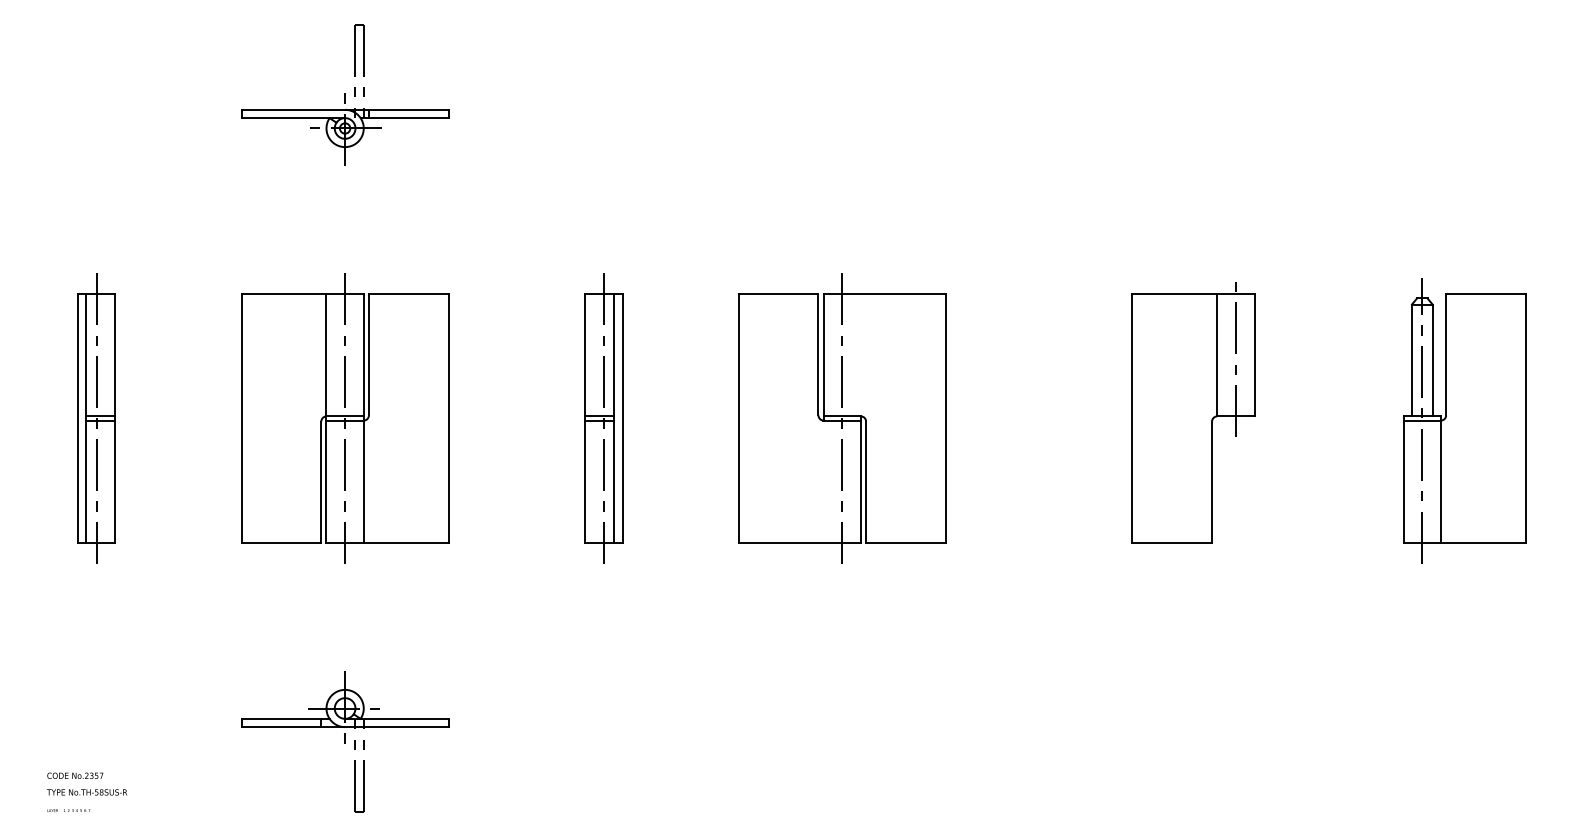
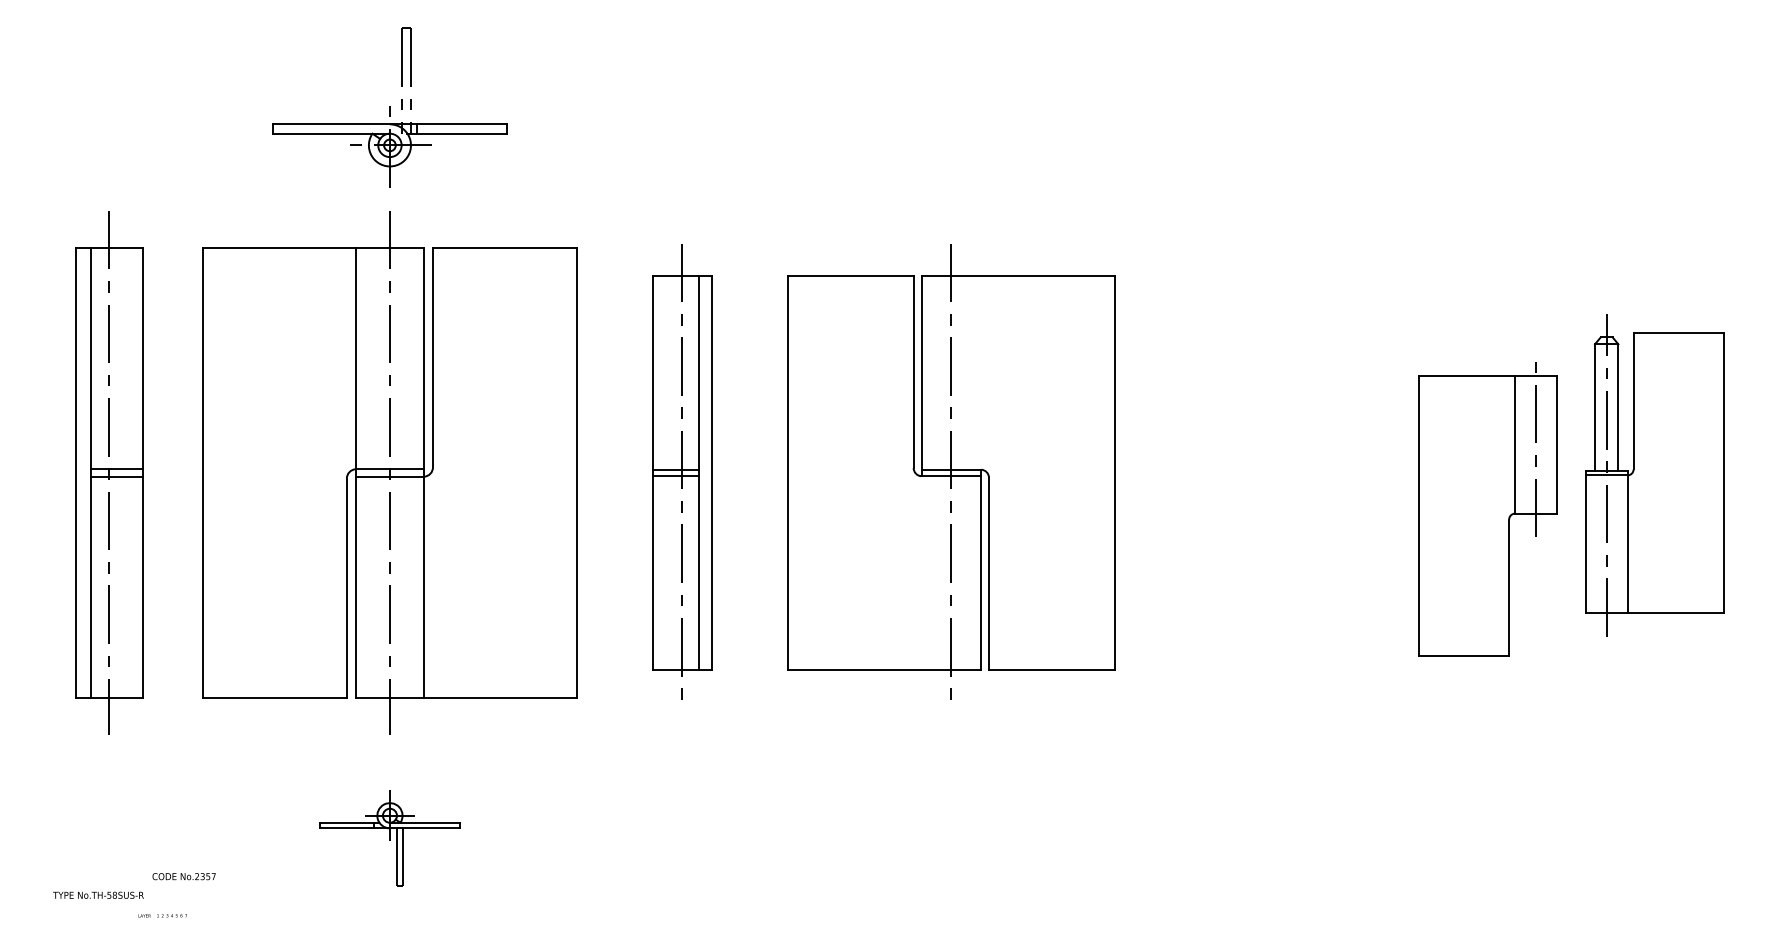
part: (1192, 412) -> (1487, 509), moved
part: (95, 418) -> (108, 472), size x1.6
part: (344, 418) -> (389, 472), size x1.6
part: (604, 418) -> (682, 472), size x1.4
part: (842, 418) -> (951, 472), size x1.4
part: (344, 742) -> (389, 838), size x0.6
text: (74, 775) -> (183, 876), moved
text: (68, 810) -> (162, 915), moved

